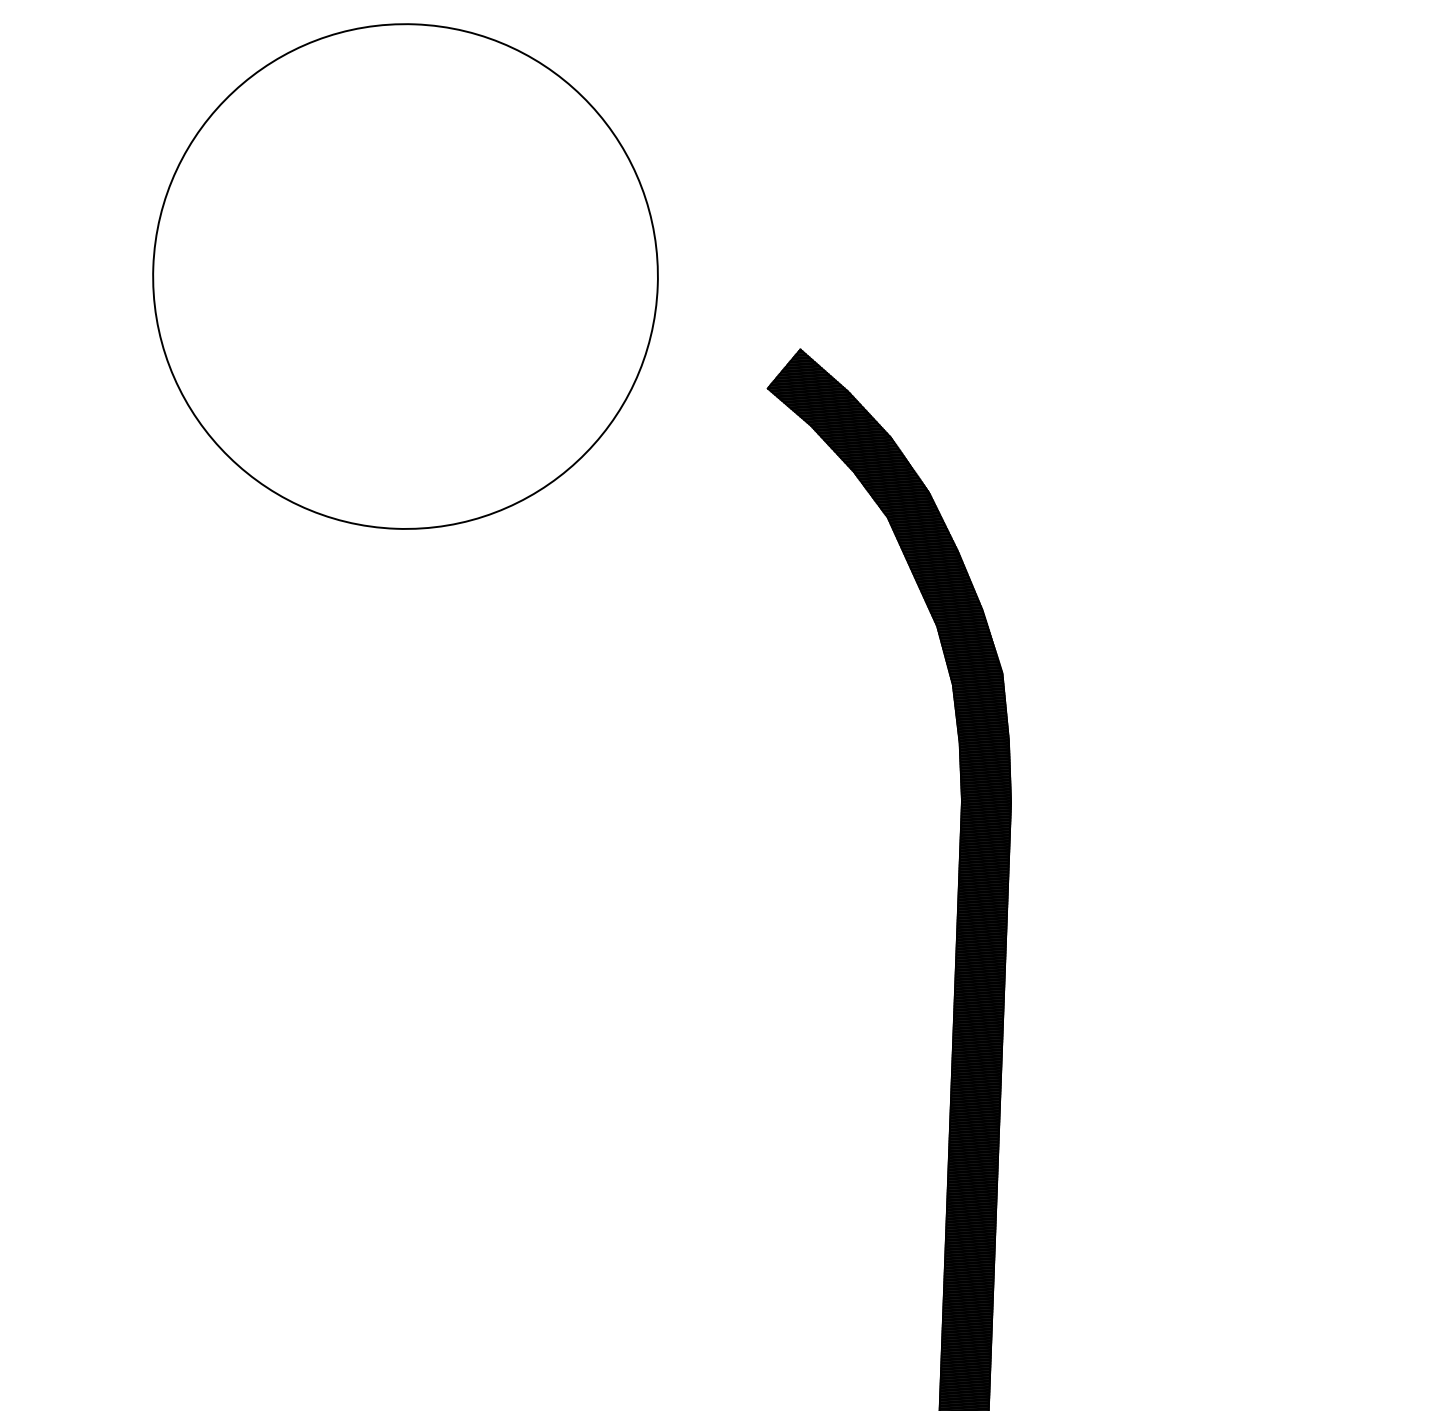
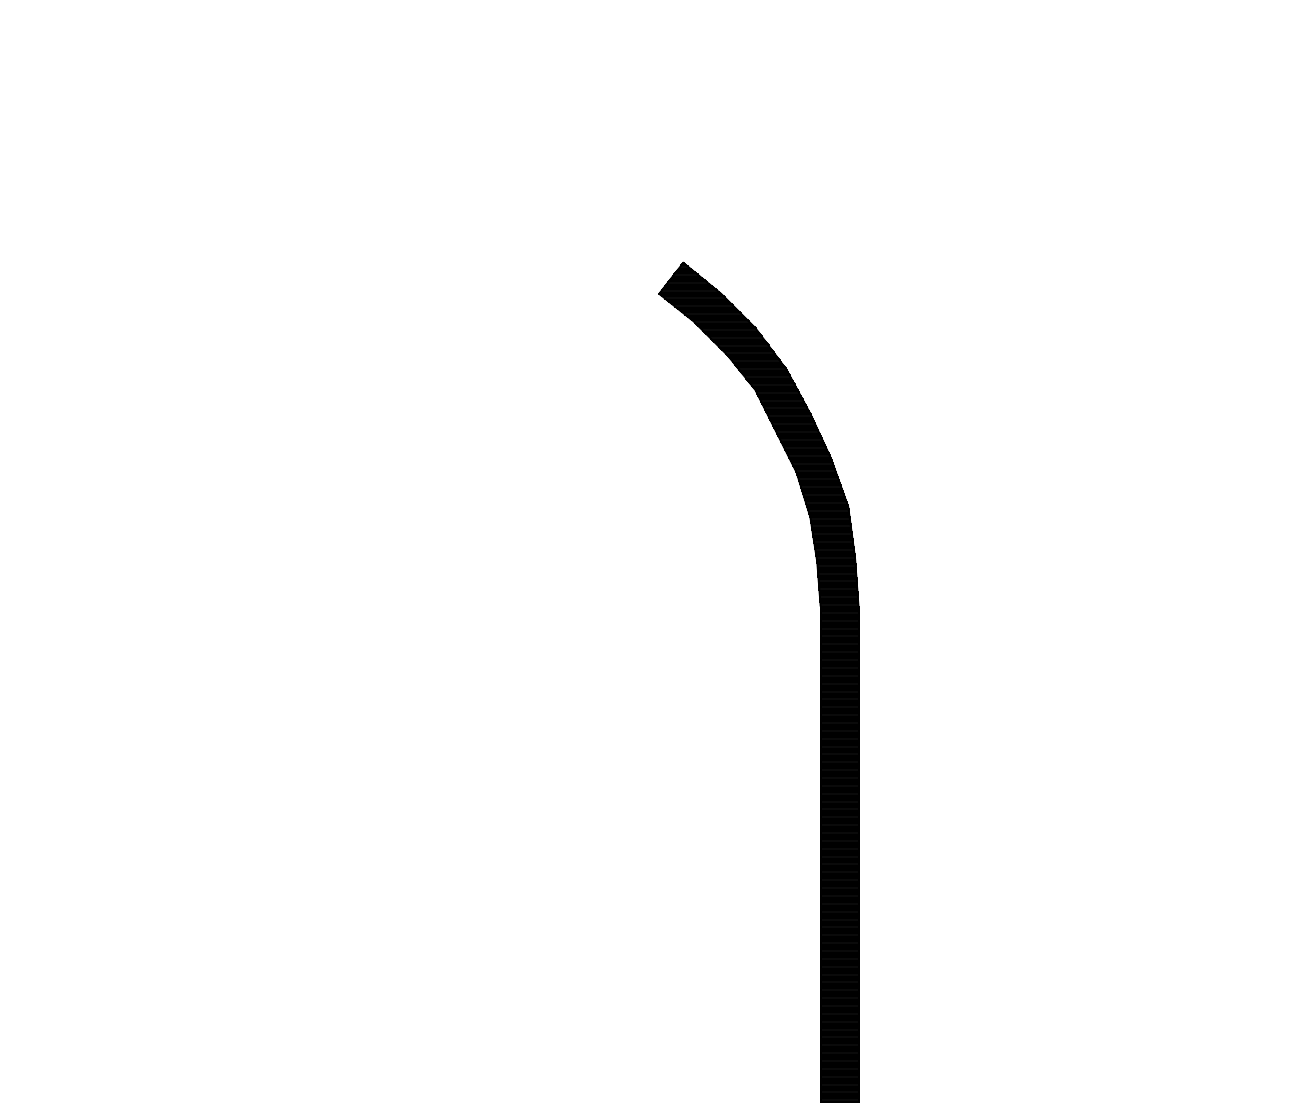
circle: (405, 276) -> (376, 217), removed

